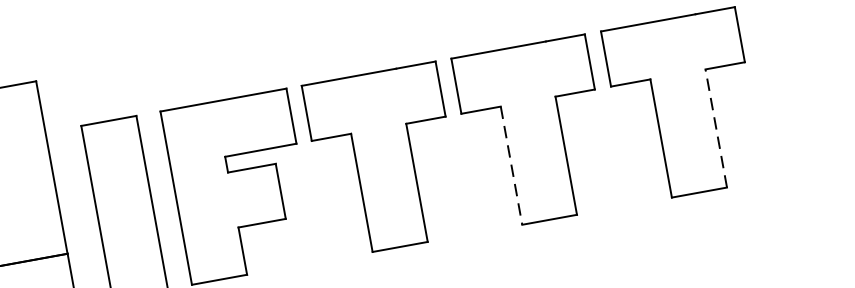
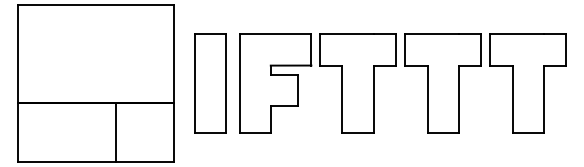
line: (717, 128) -> (544, 99), dashed -> solid
line: (511, 166) -> (427, 99), dashed -> solid

